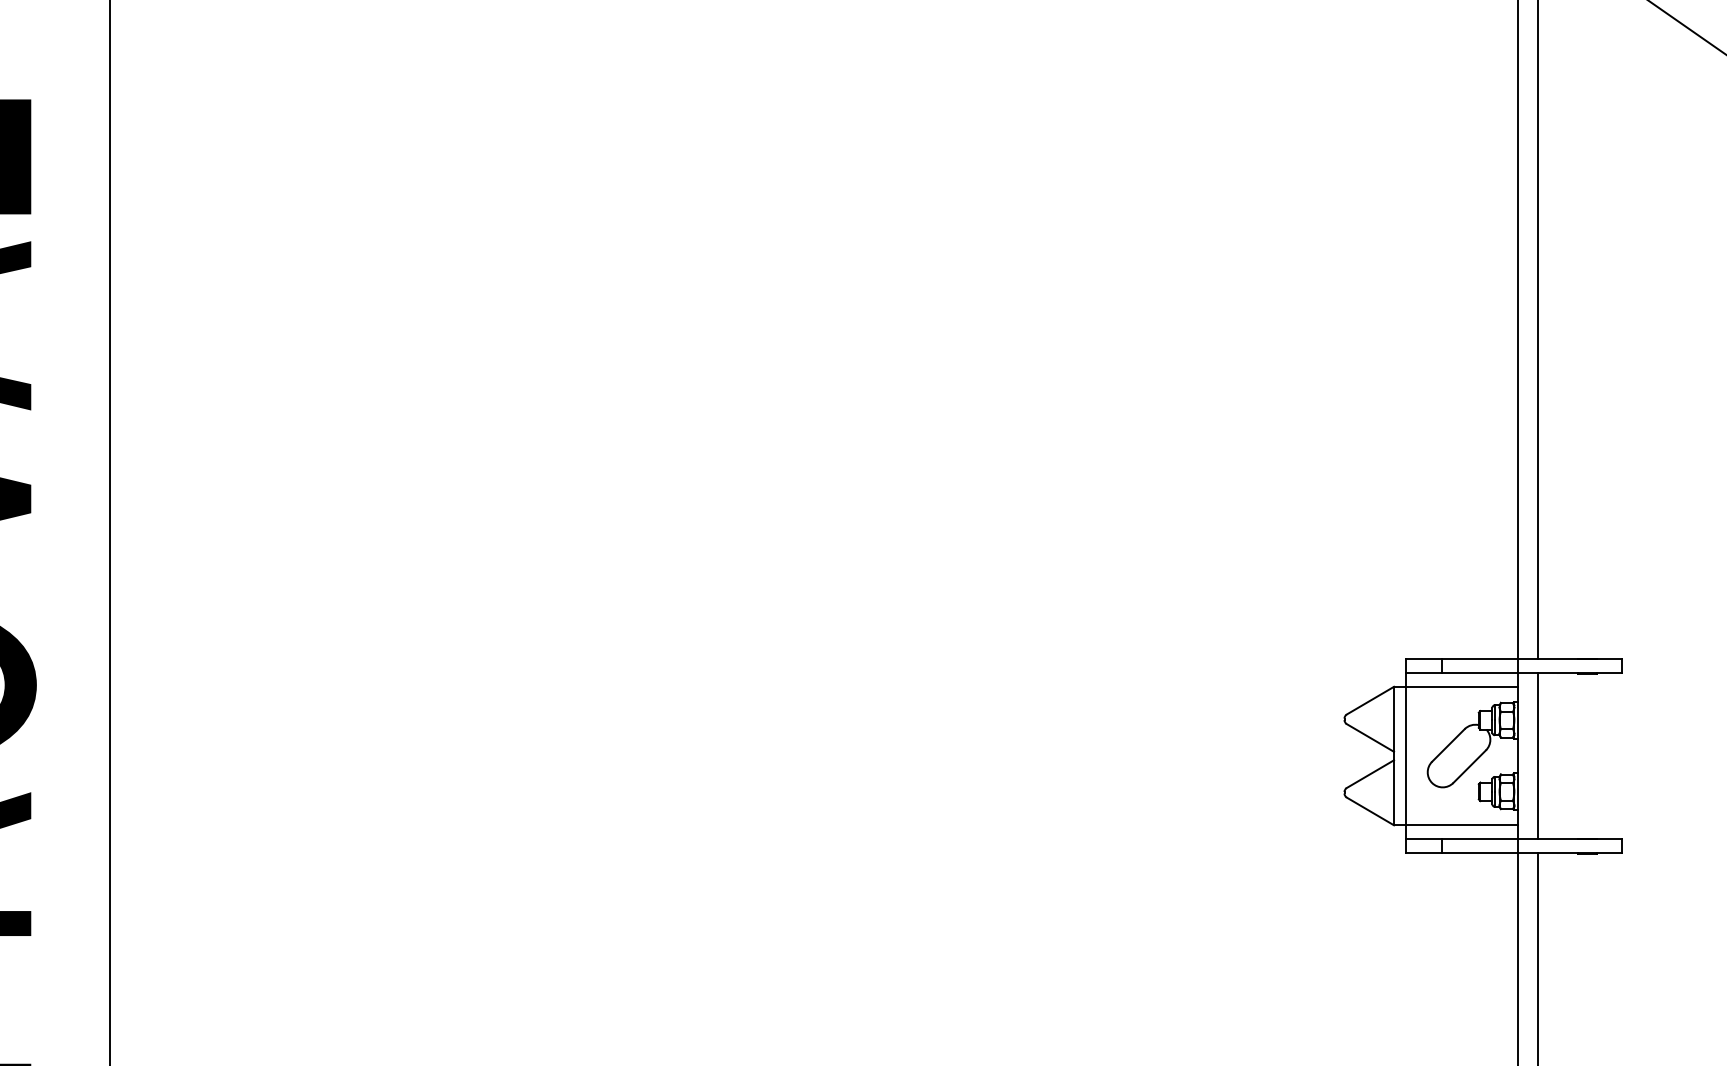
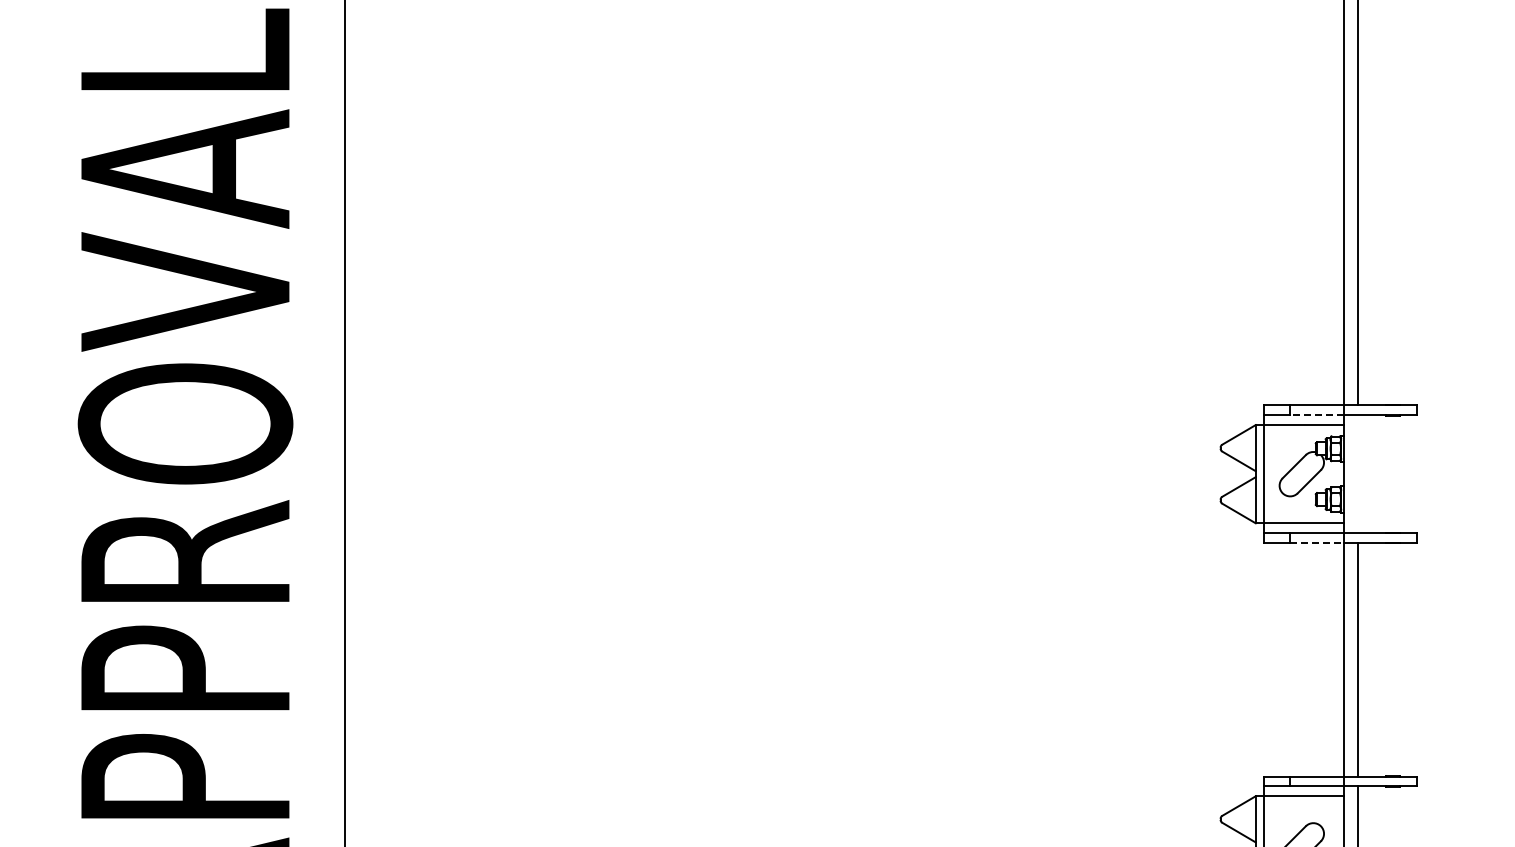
line: (1479, 673) -> (1316, 415), solid -> dashed
line: (1538, 756) -> (1358, 474), removed
line: (1479, 852) -> (1316, 542), solid -> dashed

